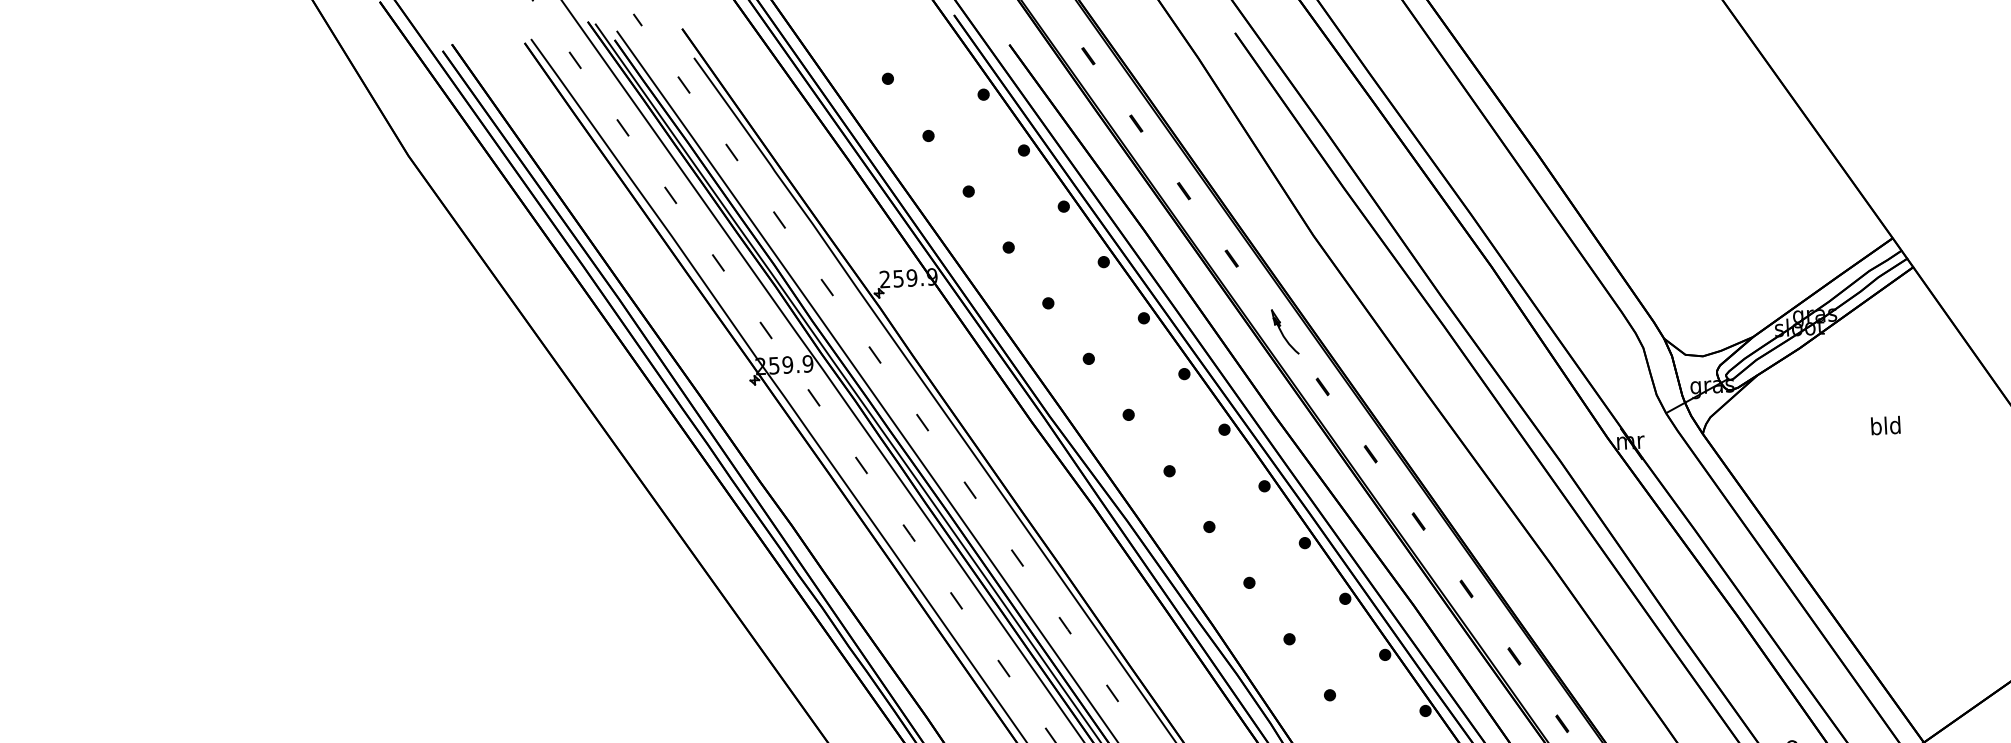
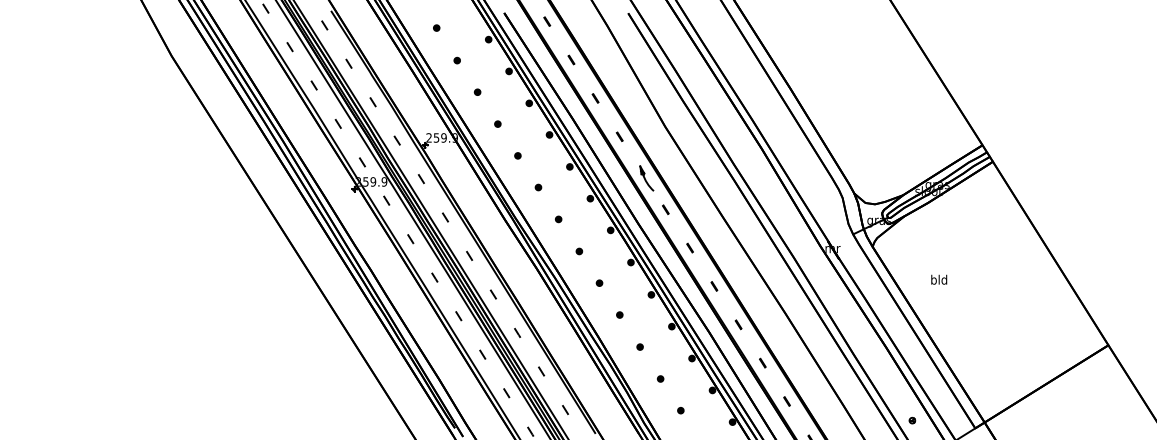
text: (1886, 425) -> (939, 279), moved

